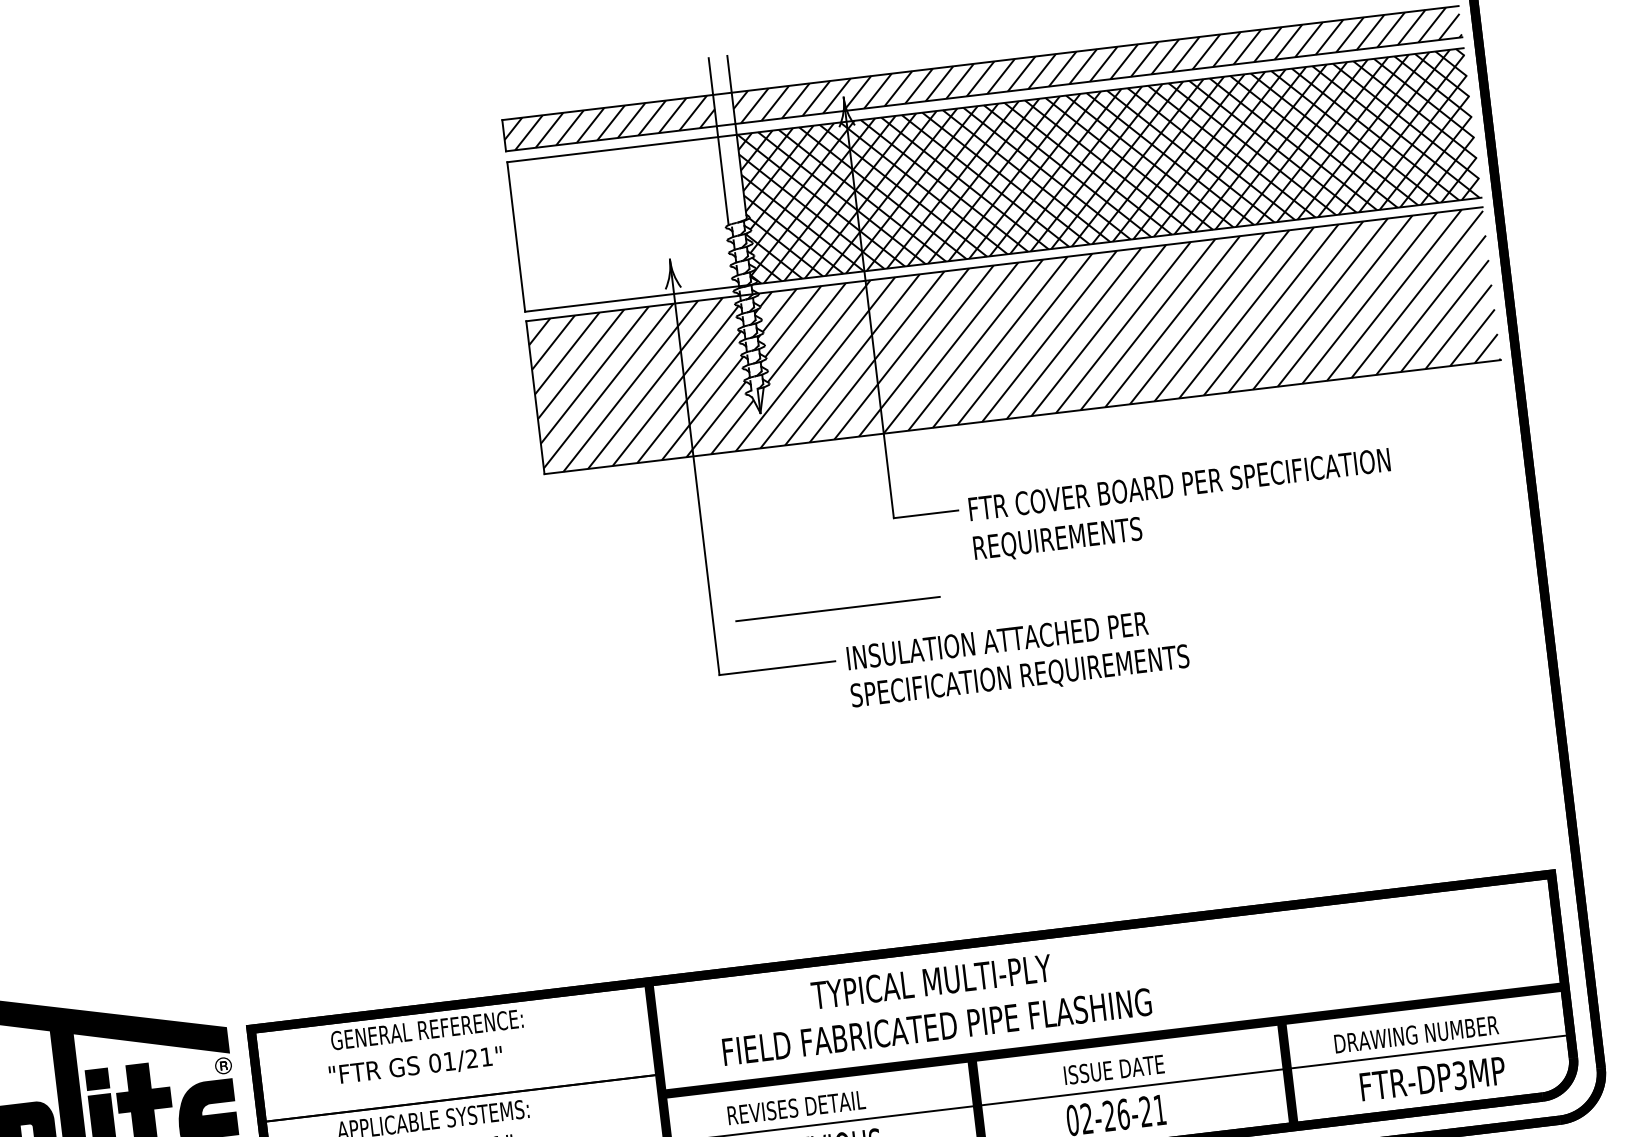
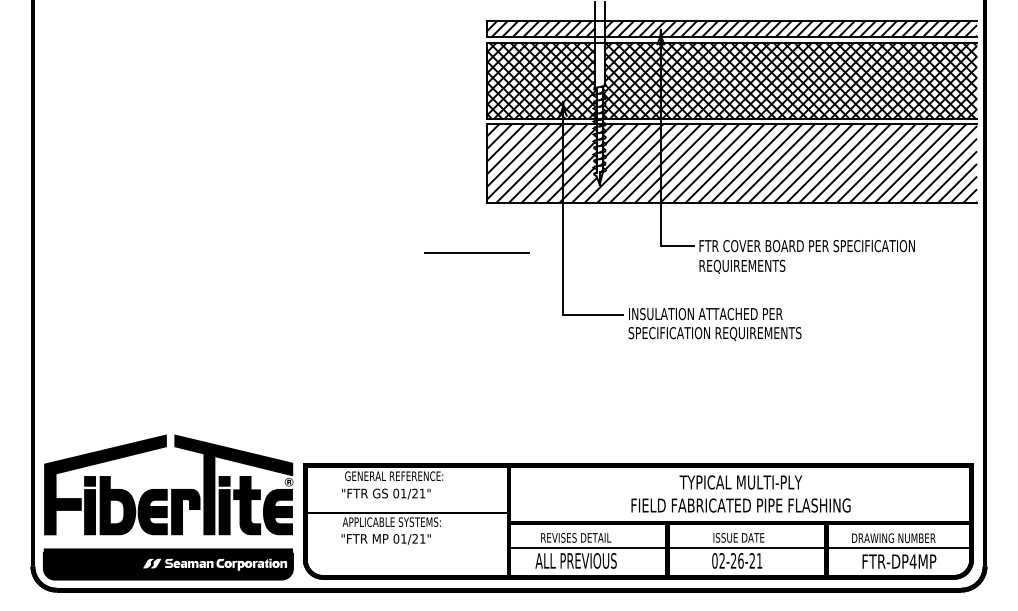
hatch: (622, 223) -> (541, 80), added
line: (836, 607) -> (476, 252), moved
text: (933, 1003) -> (740, 493), moved
text: (1458, 1075) -> (912, 561), FTR-DP3MP -> FTR-DP4MP

